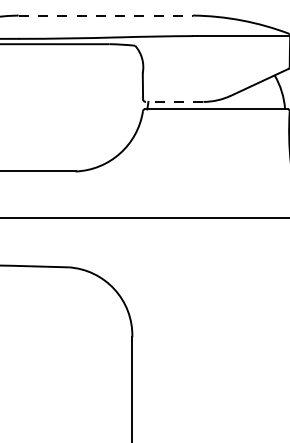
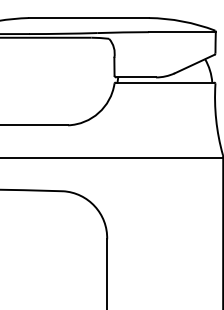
line: (105, 16) -> (88, 18), dashed -> solid
line: (174, 101) -> (136, 77), dashed -> solid

